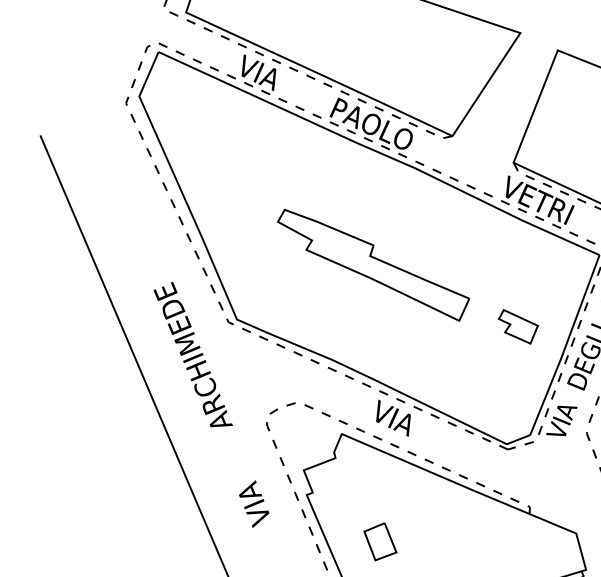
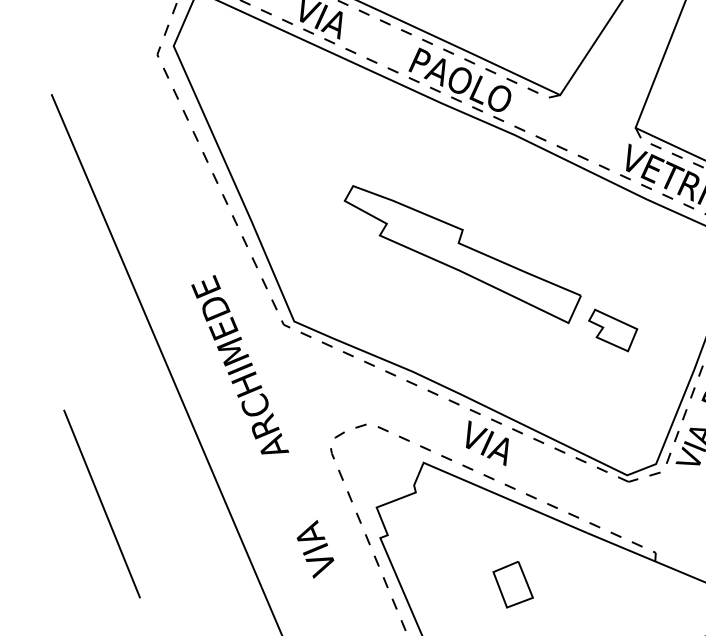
part: (517, 326) -> (612, 330), moved
line: (80, 467) -> (101, 504), added
part: (380, 541) -> (513, 584), moved

